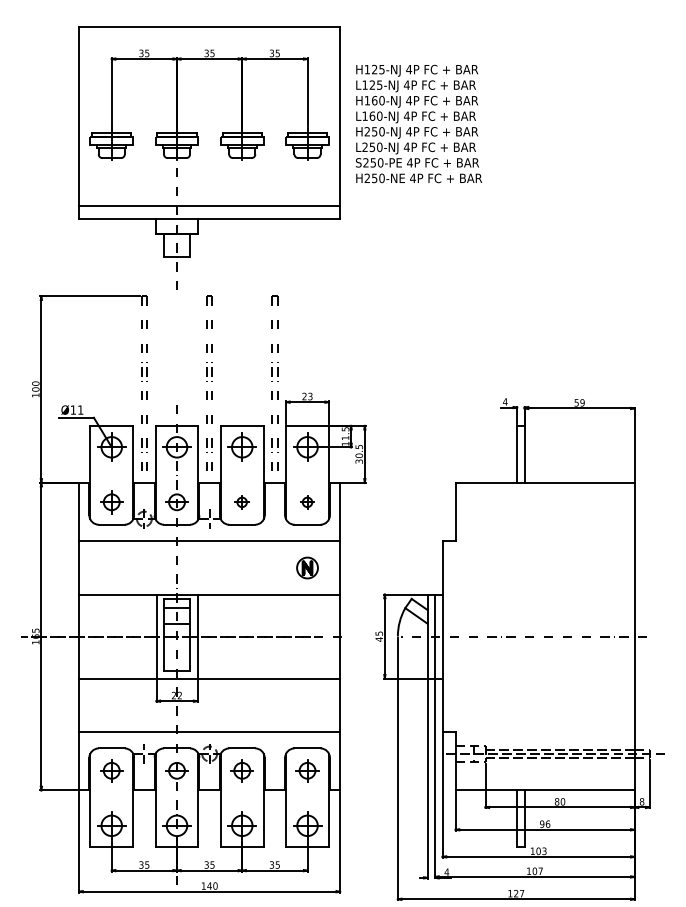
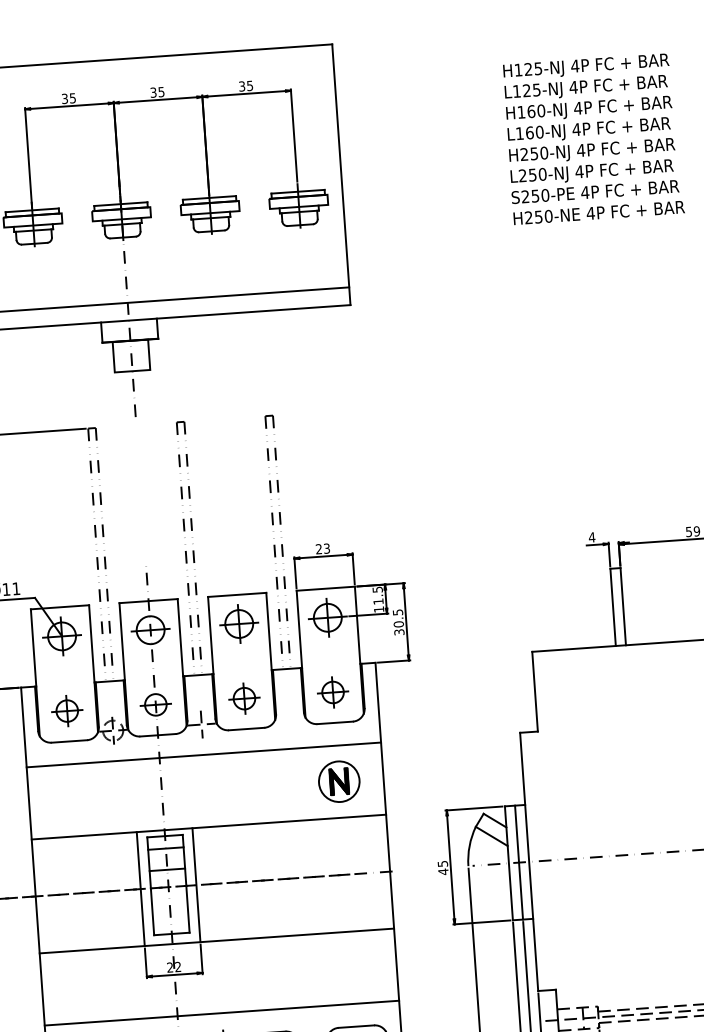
text: (418, 123) -> (593, 138), moved
part: (241, 502) -> (243, 699), size x1.67
part: (307, 502) -> (333, 692), size x1.67
part: (307, 567) -> (339, 780), size x1.43

